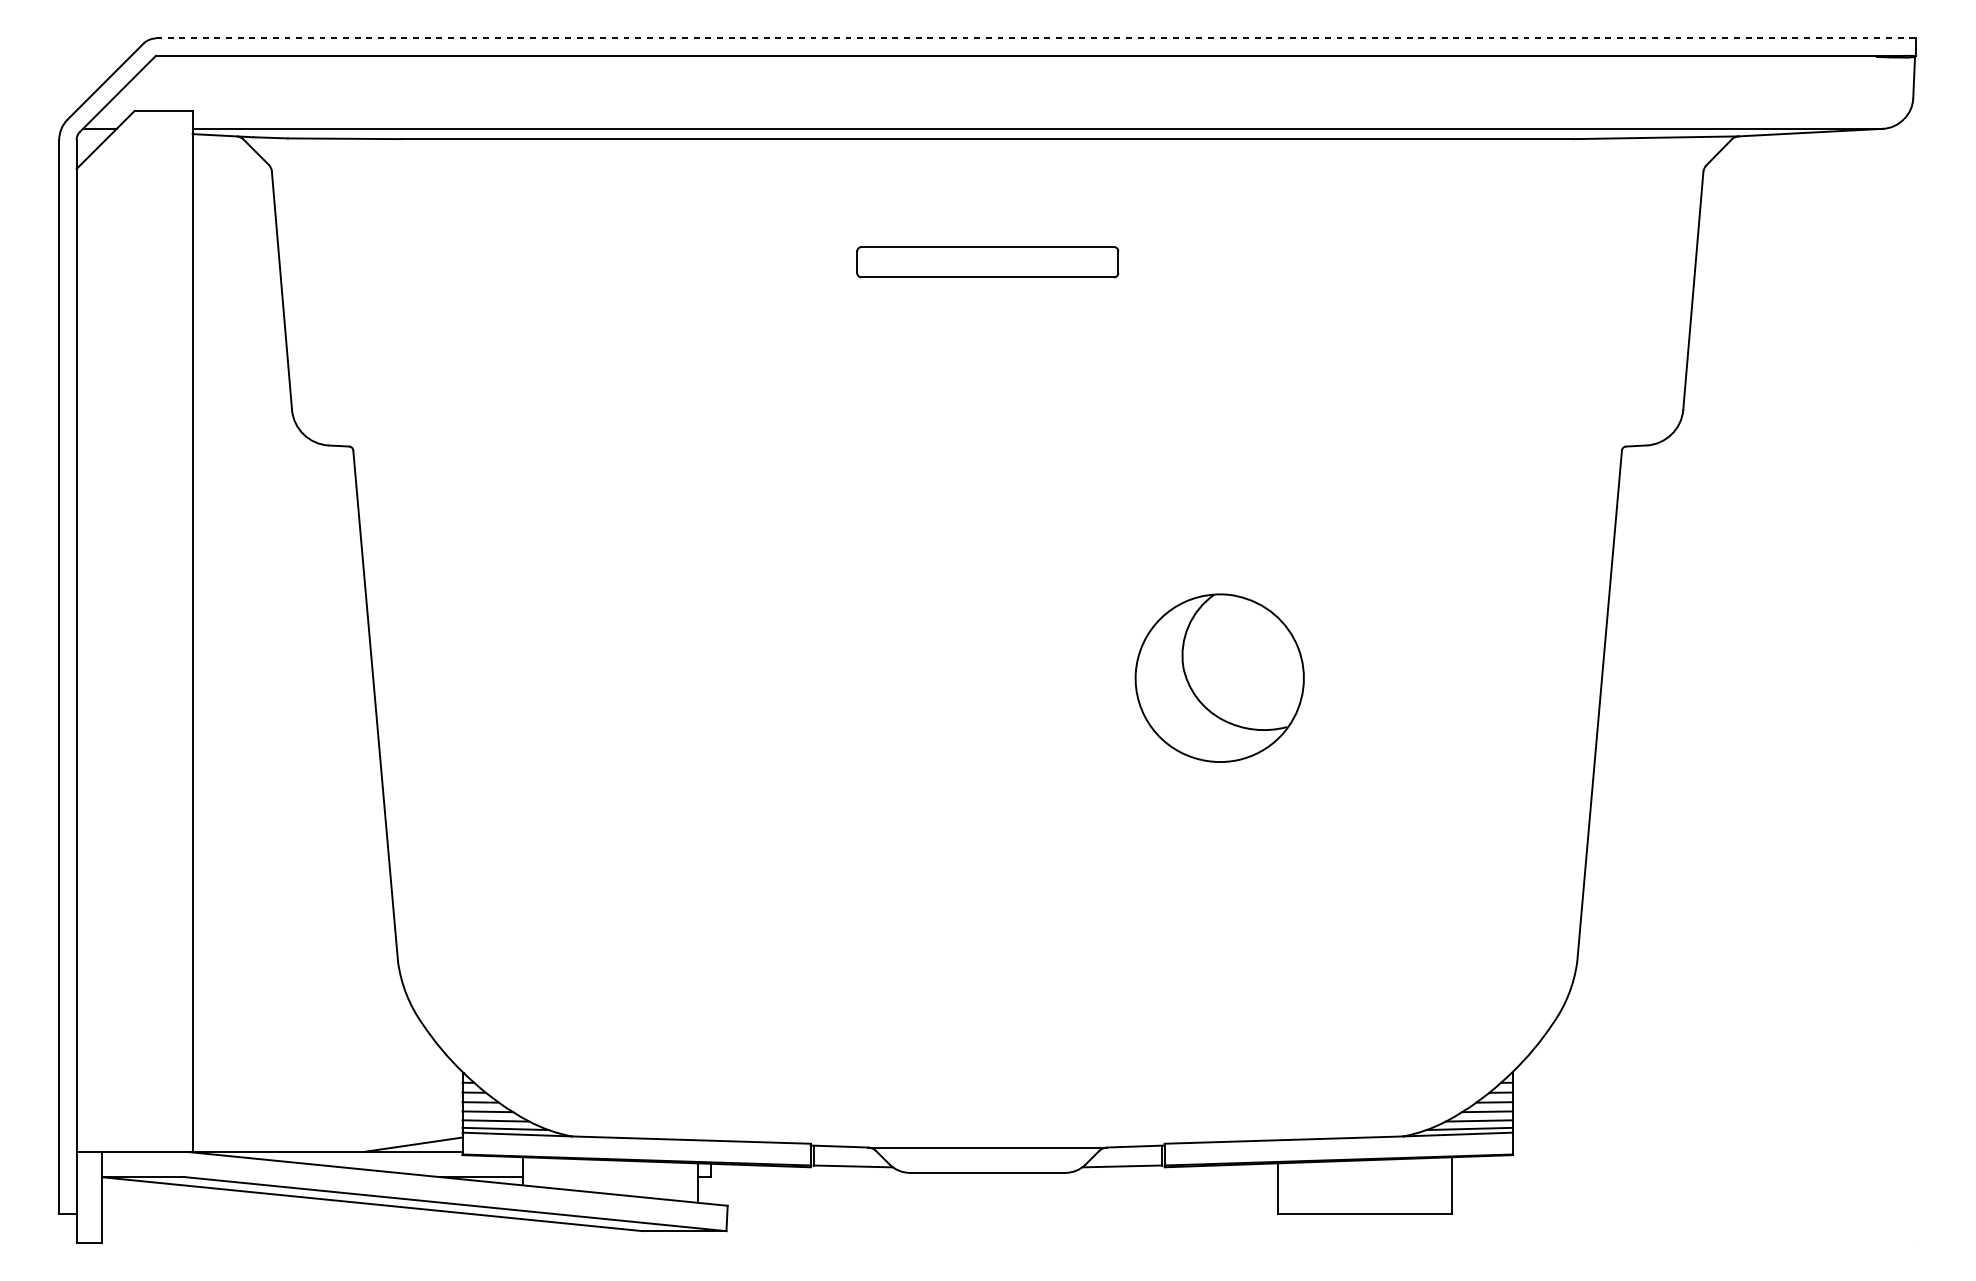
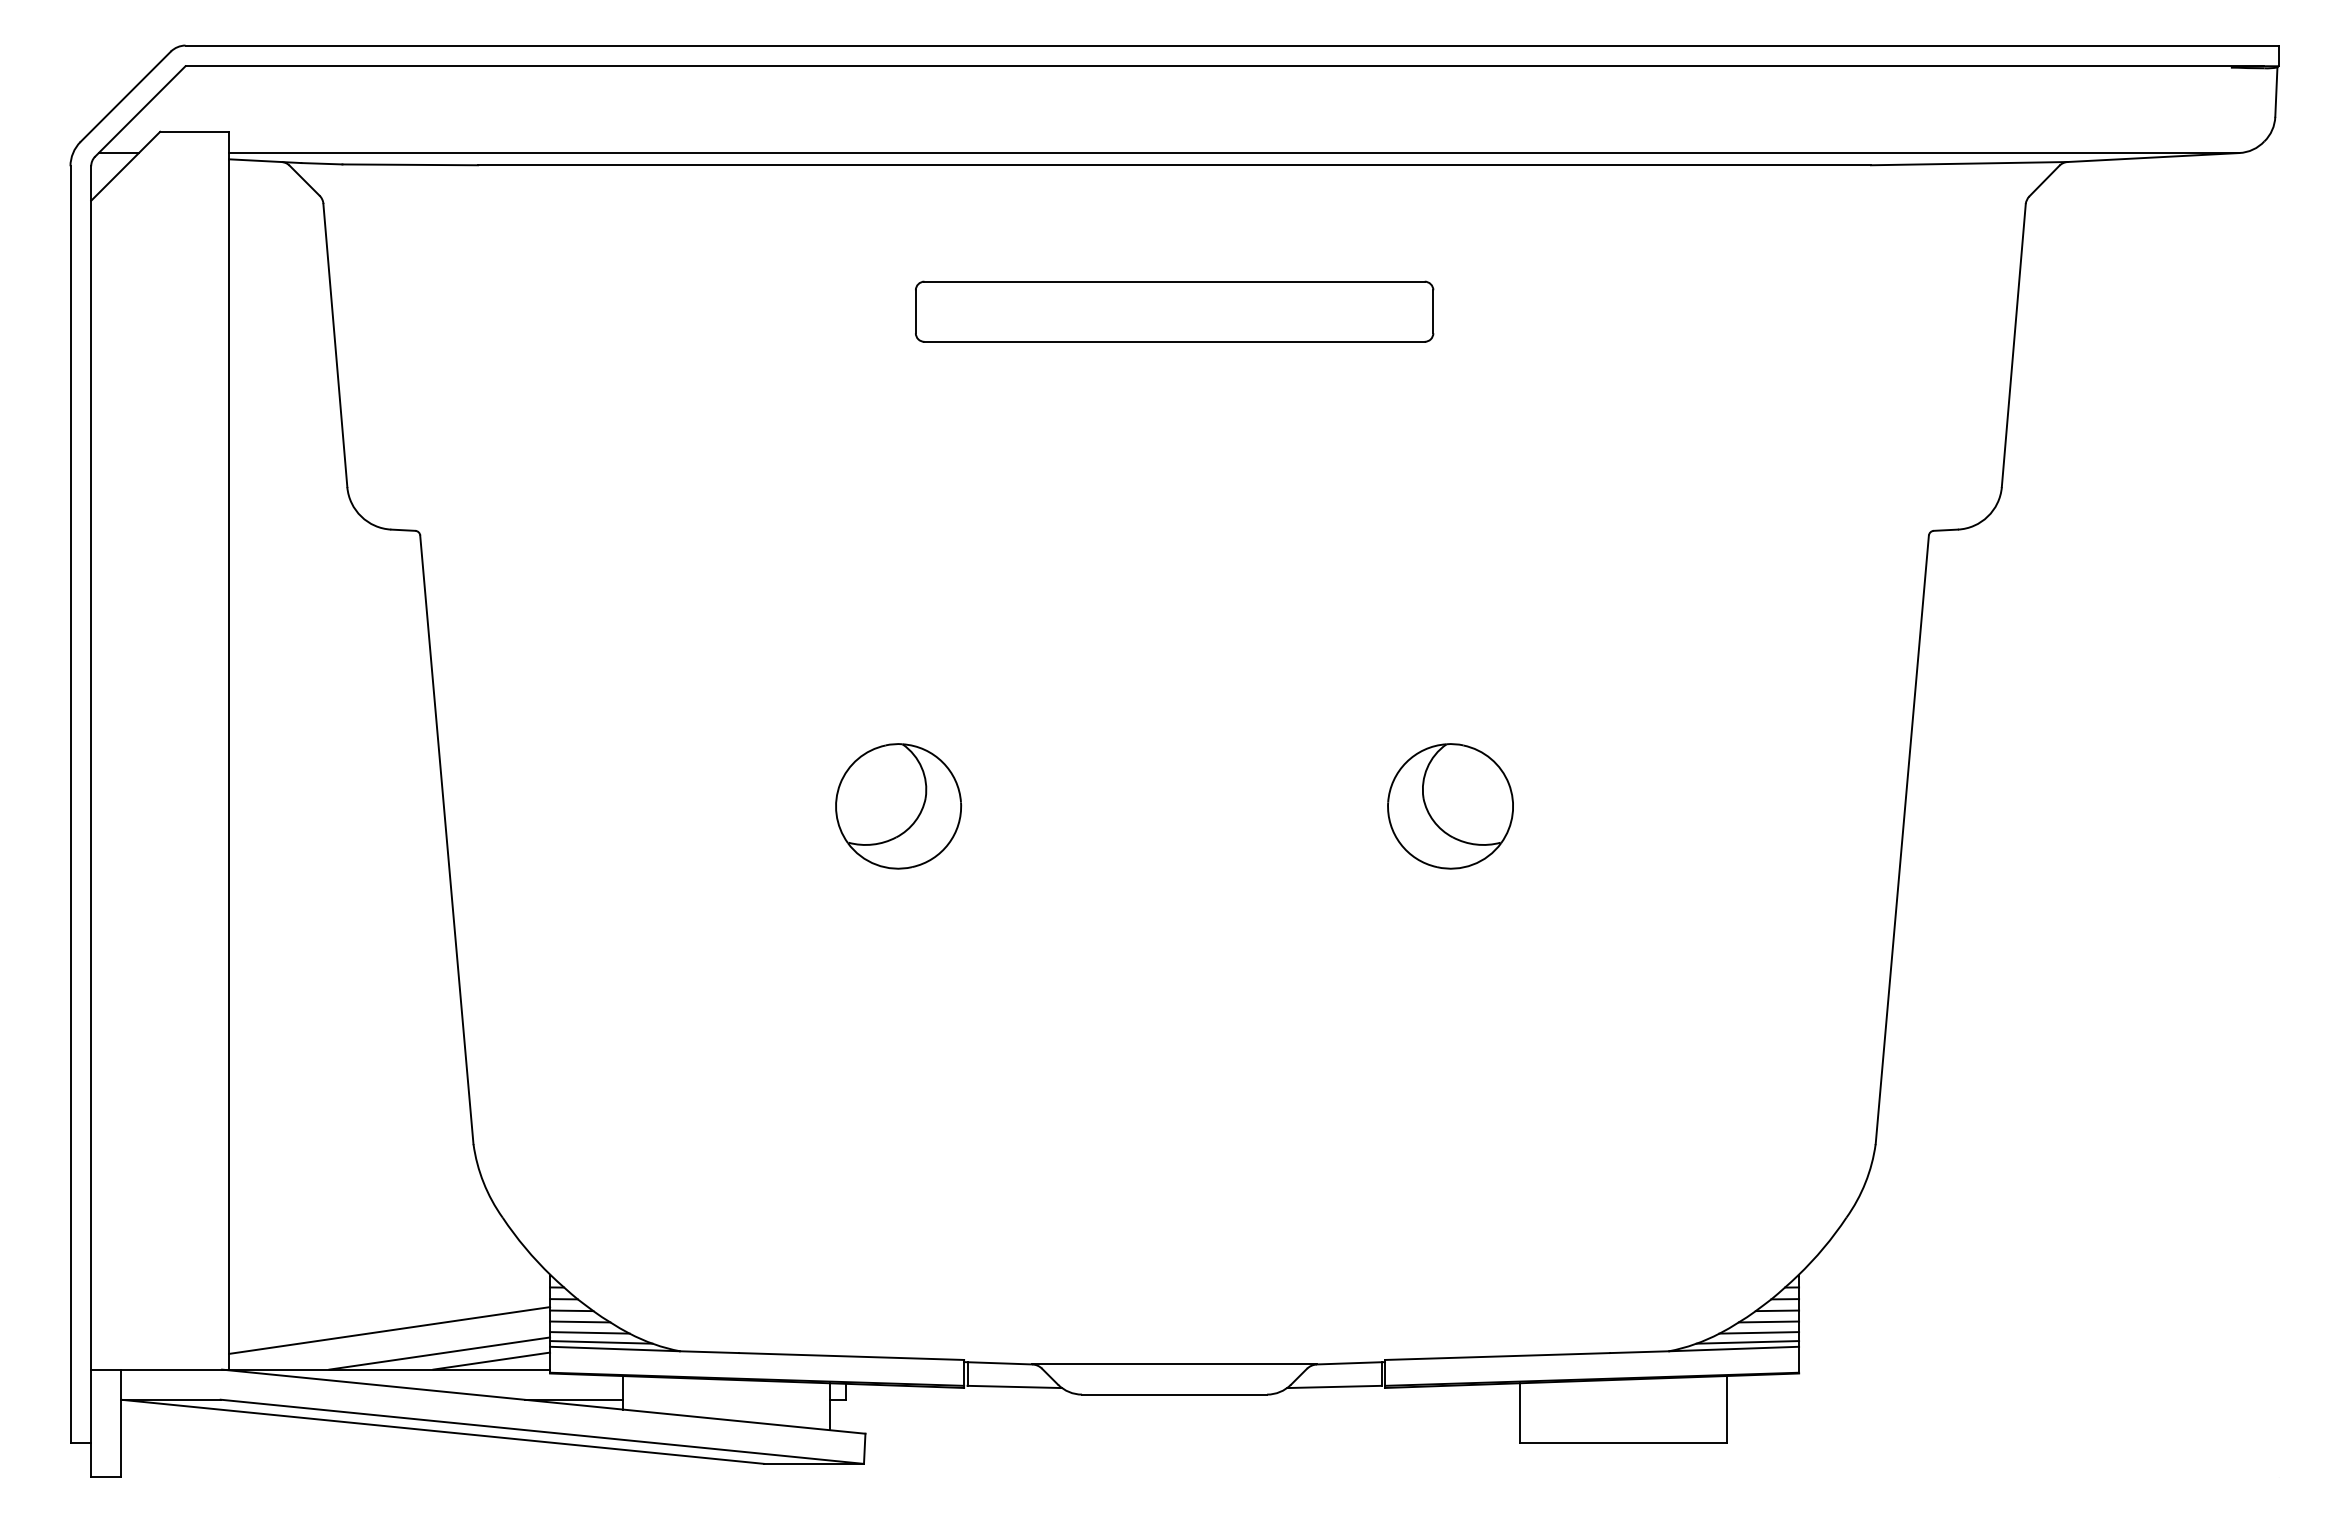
line: (1036, 38) -> (1232, 45), dashed -> solid
part: (987, 262) -> (1174, 311), size x1.67
part: (755, 678) -> (898, 806), added
part: (1219, 678) -> (1450, 806), size x0.62
line: (327, 1118) -> (389, 1330), added
line: (369, 1138) -> (439, 1353), added

